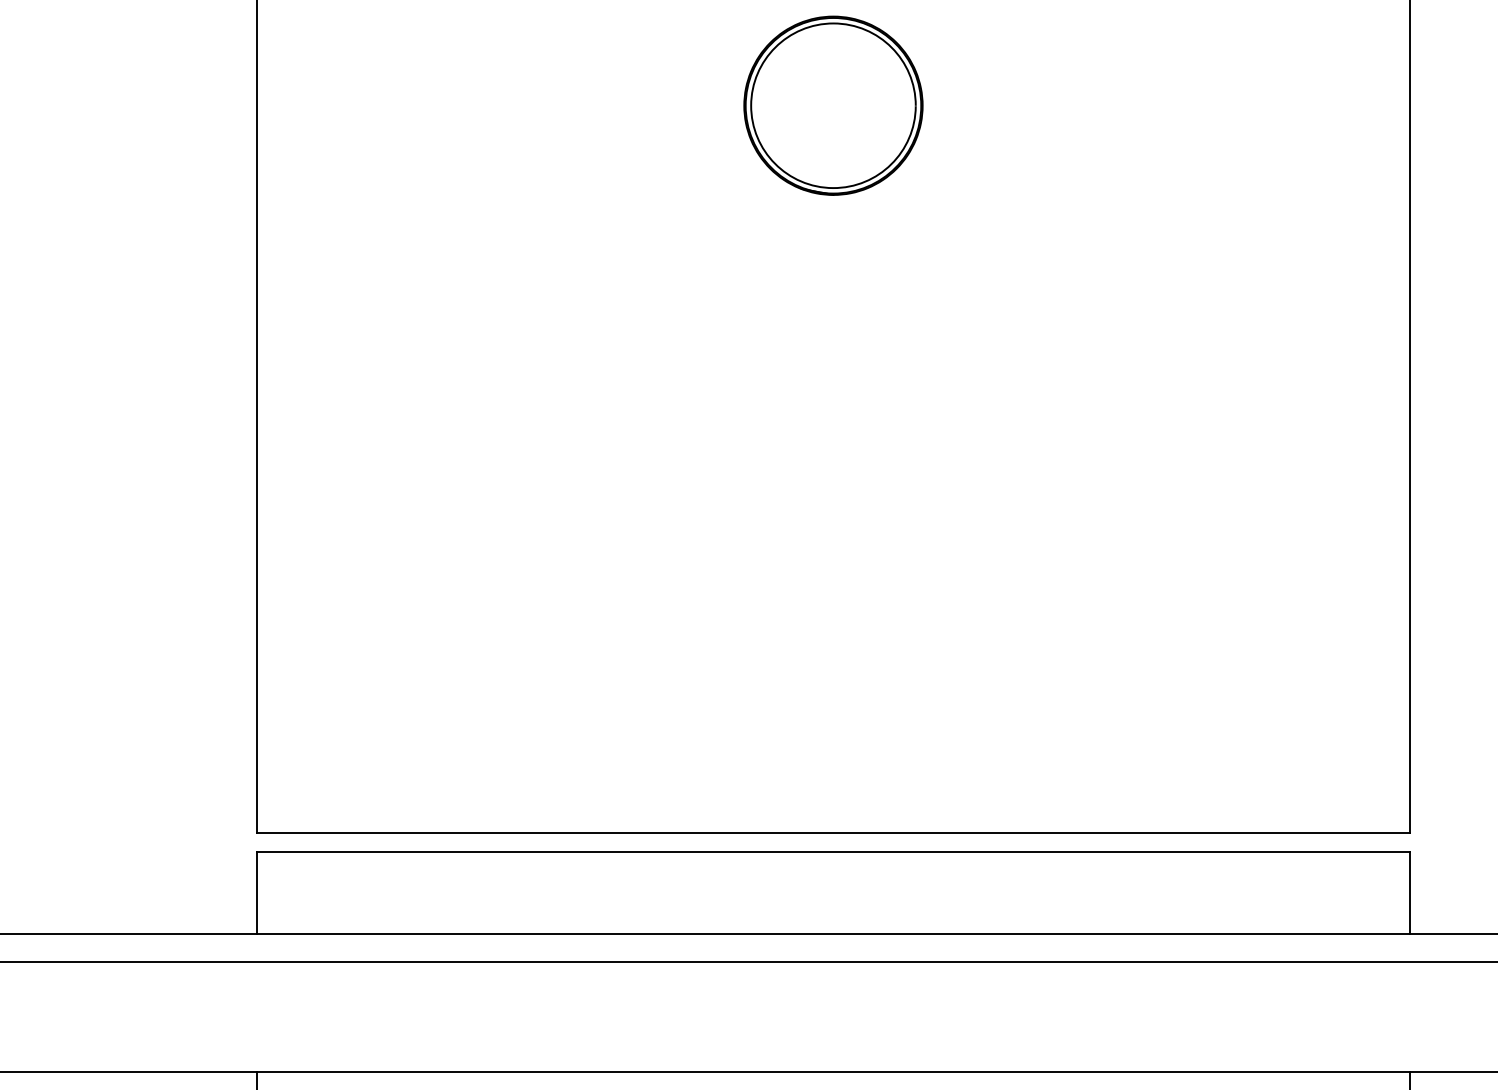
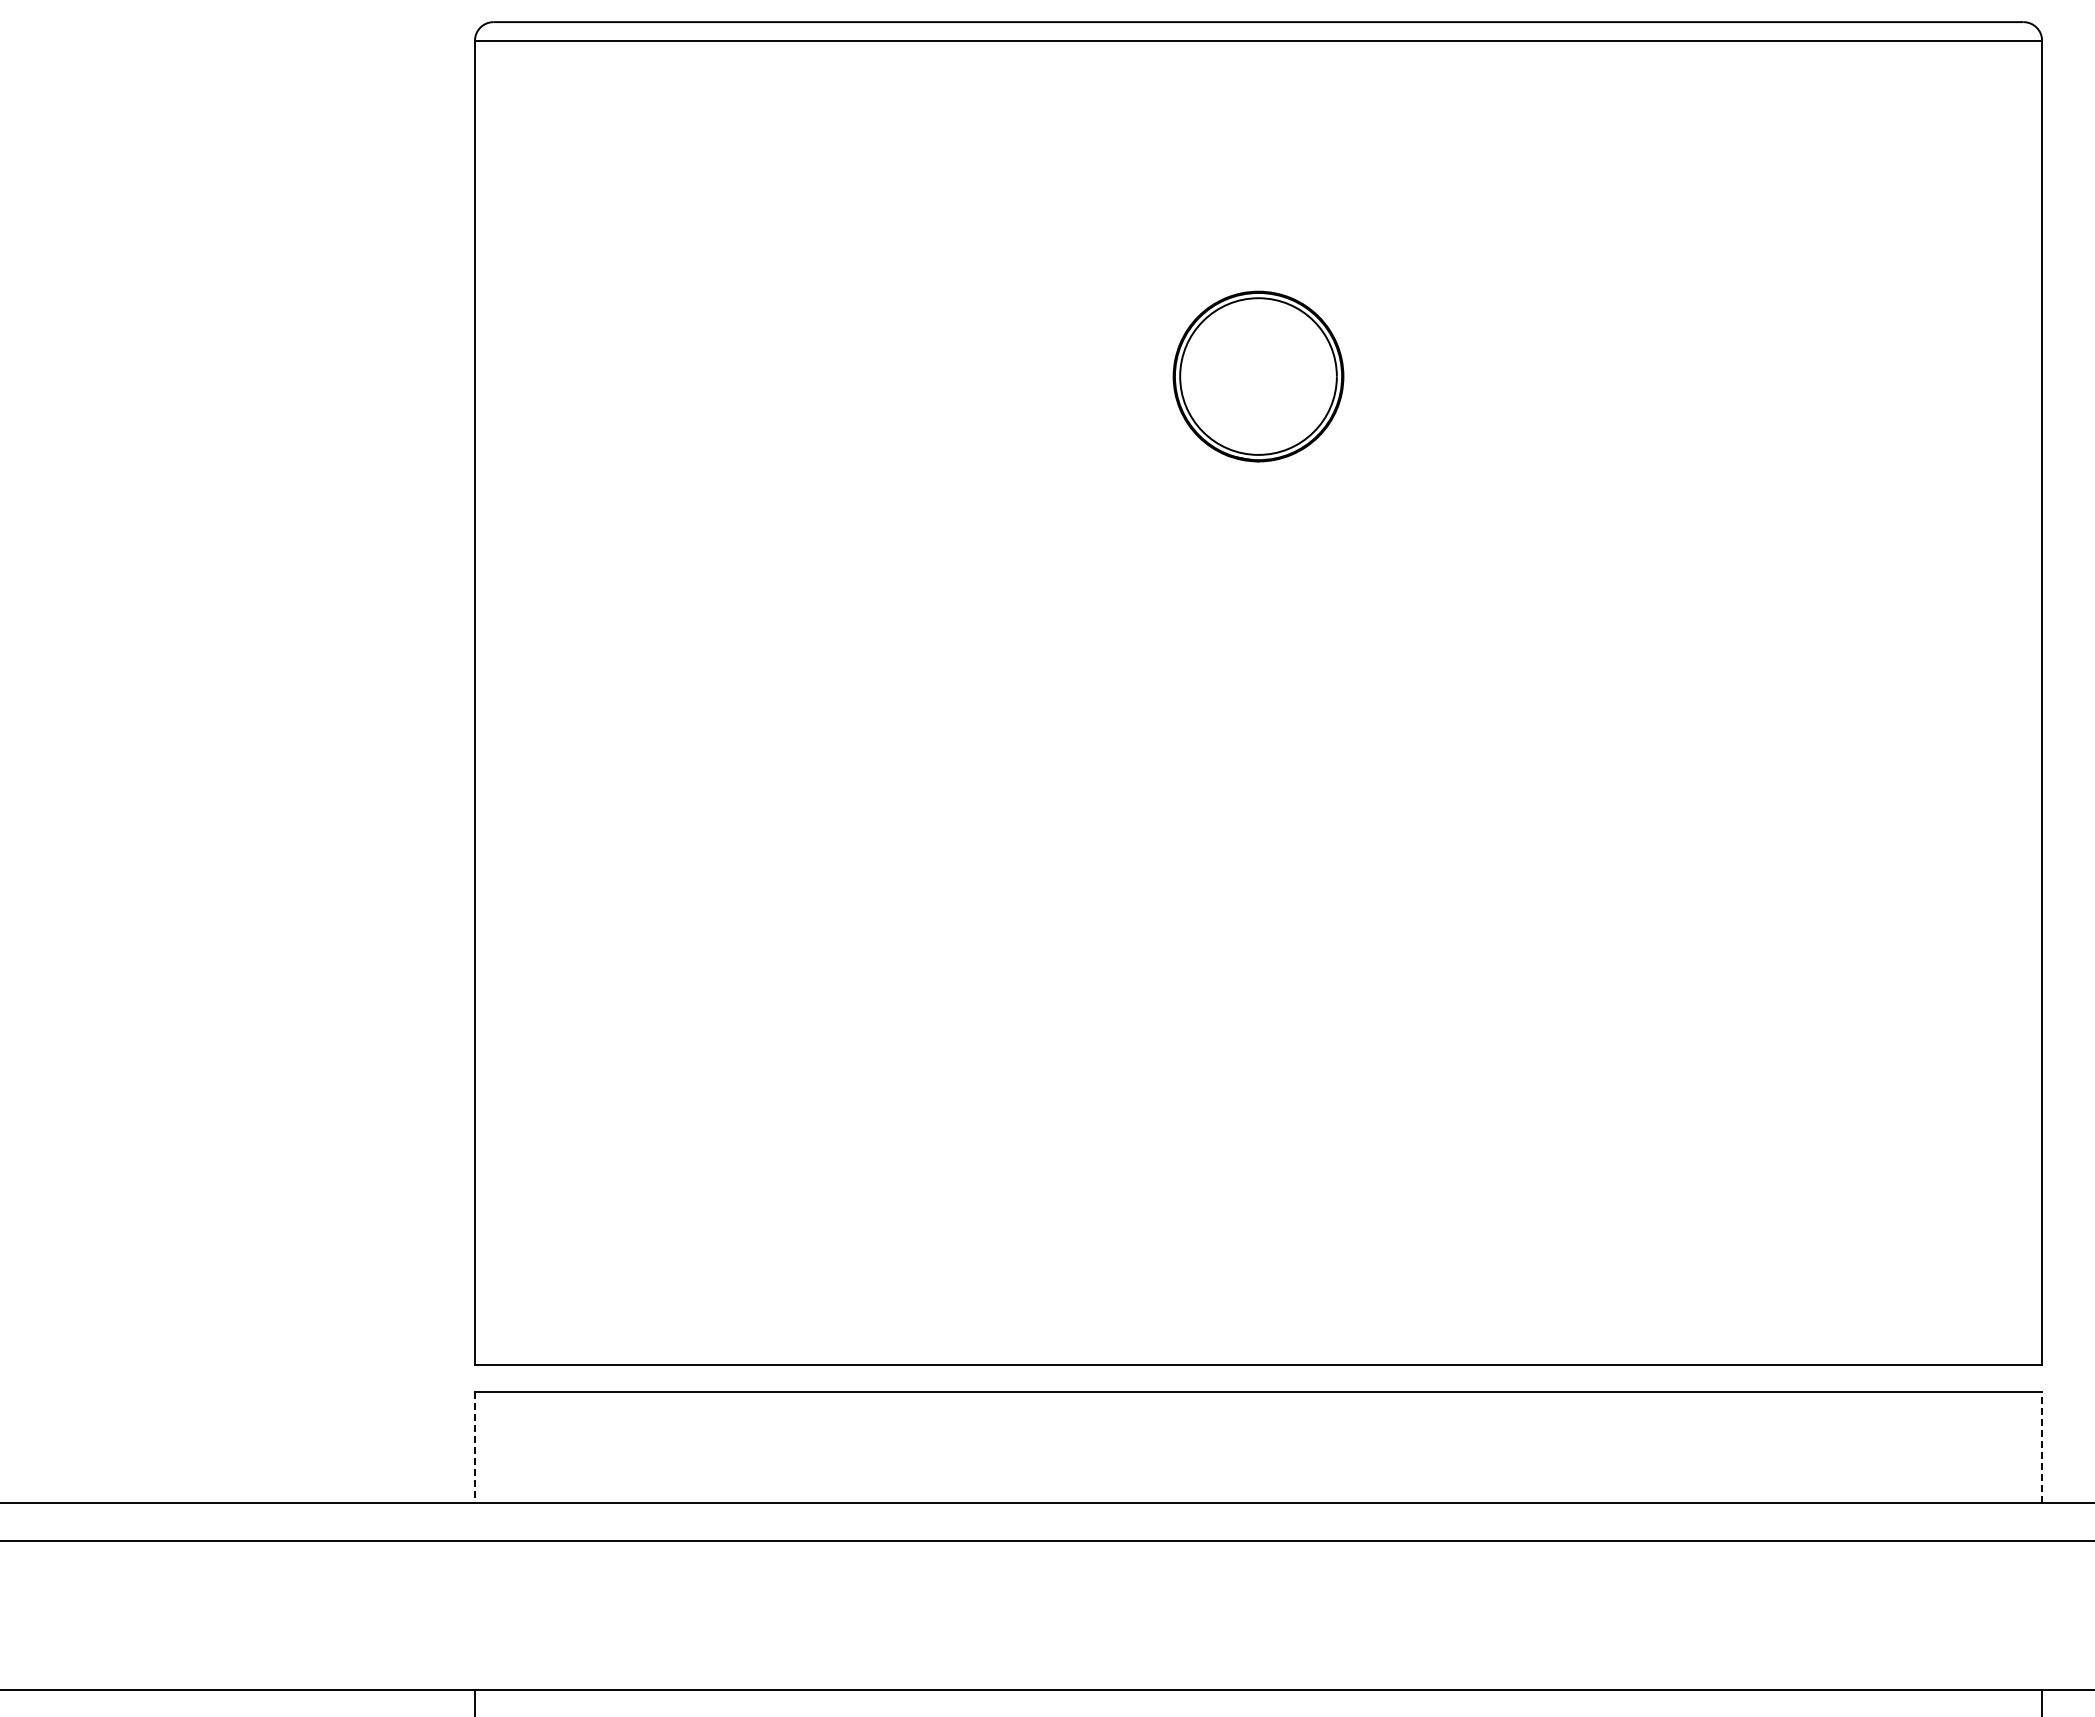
part: (833, 105) -> (1258, 376), size x0.7
line: (256, 893) -> (474, 1447), solid -> dashed
line: (1409, 893) -> (2042, 1447), solid -> dashed

